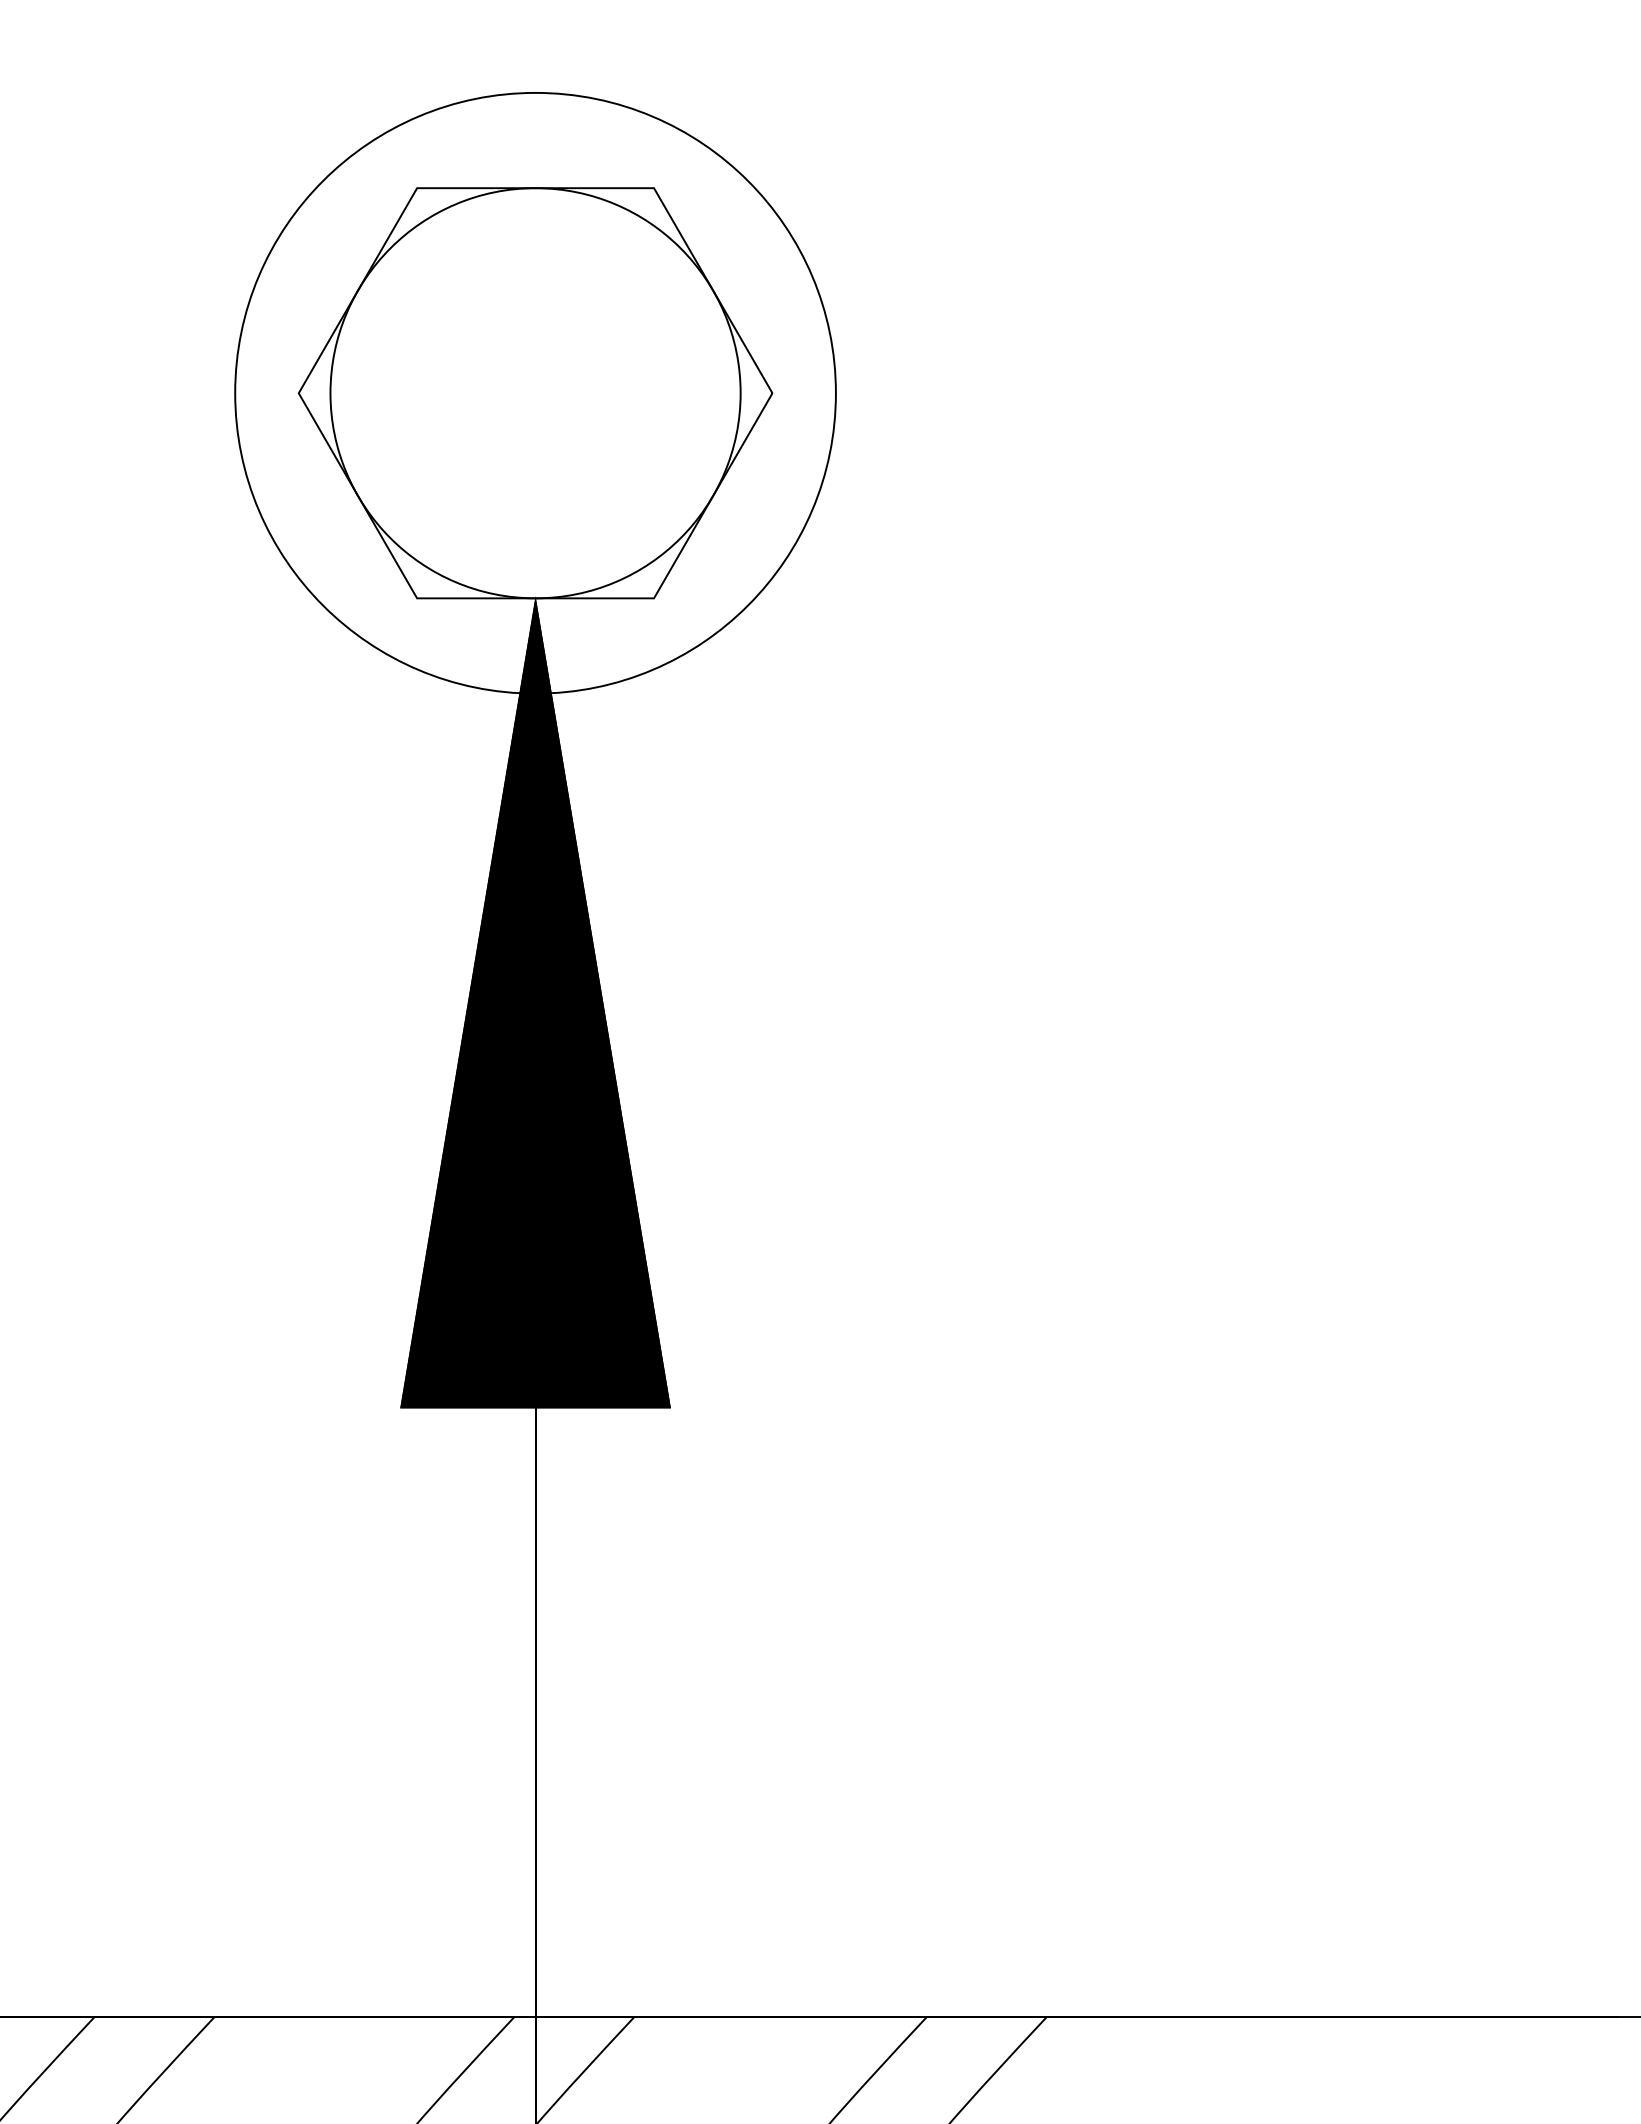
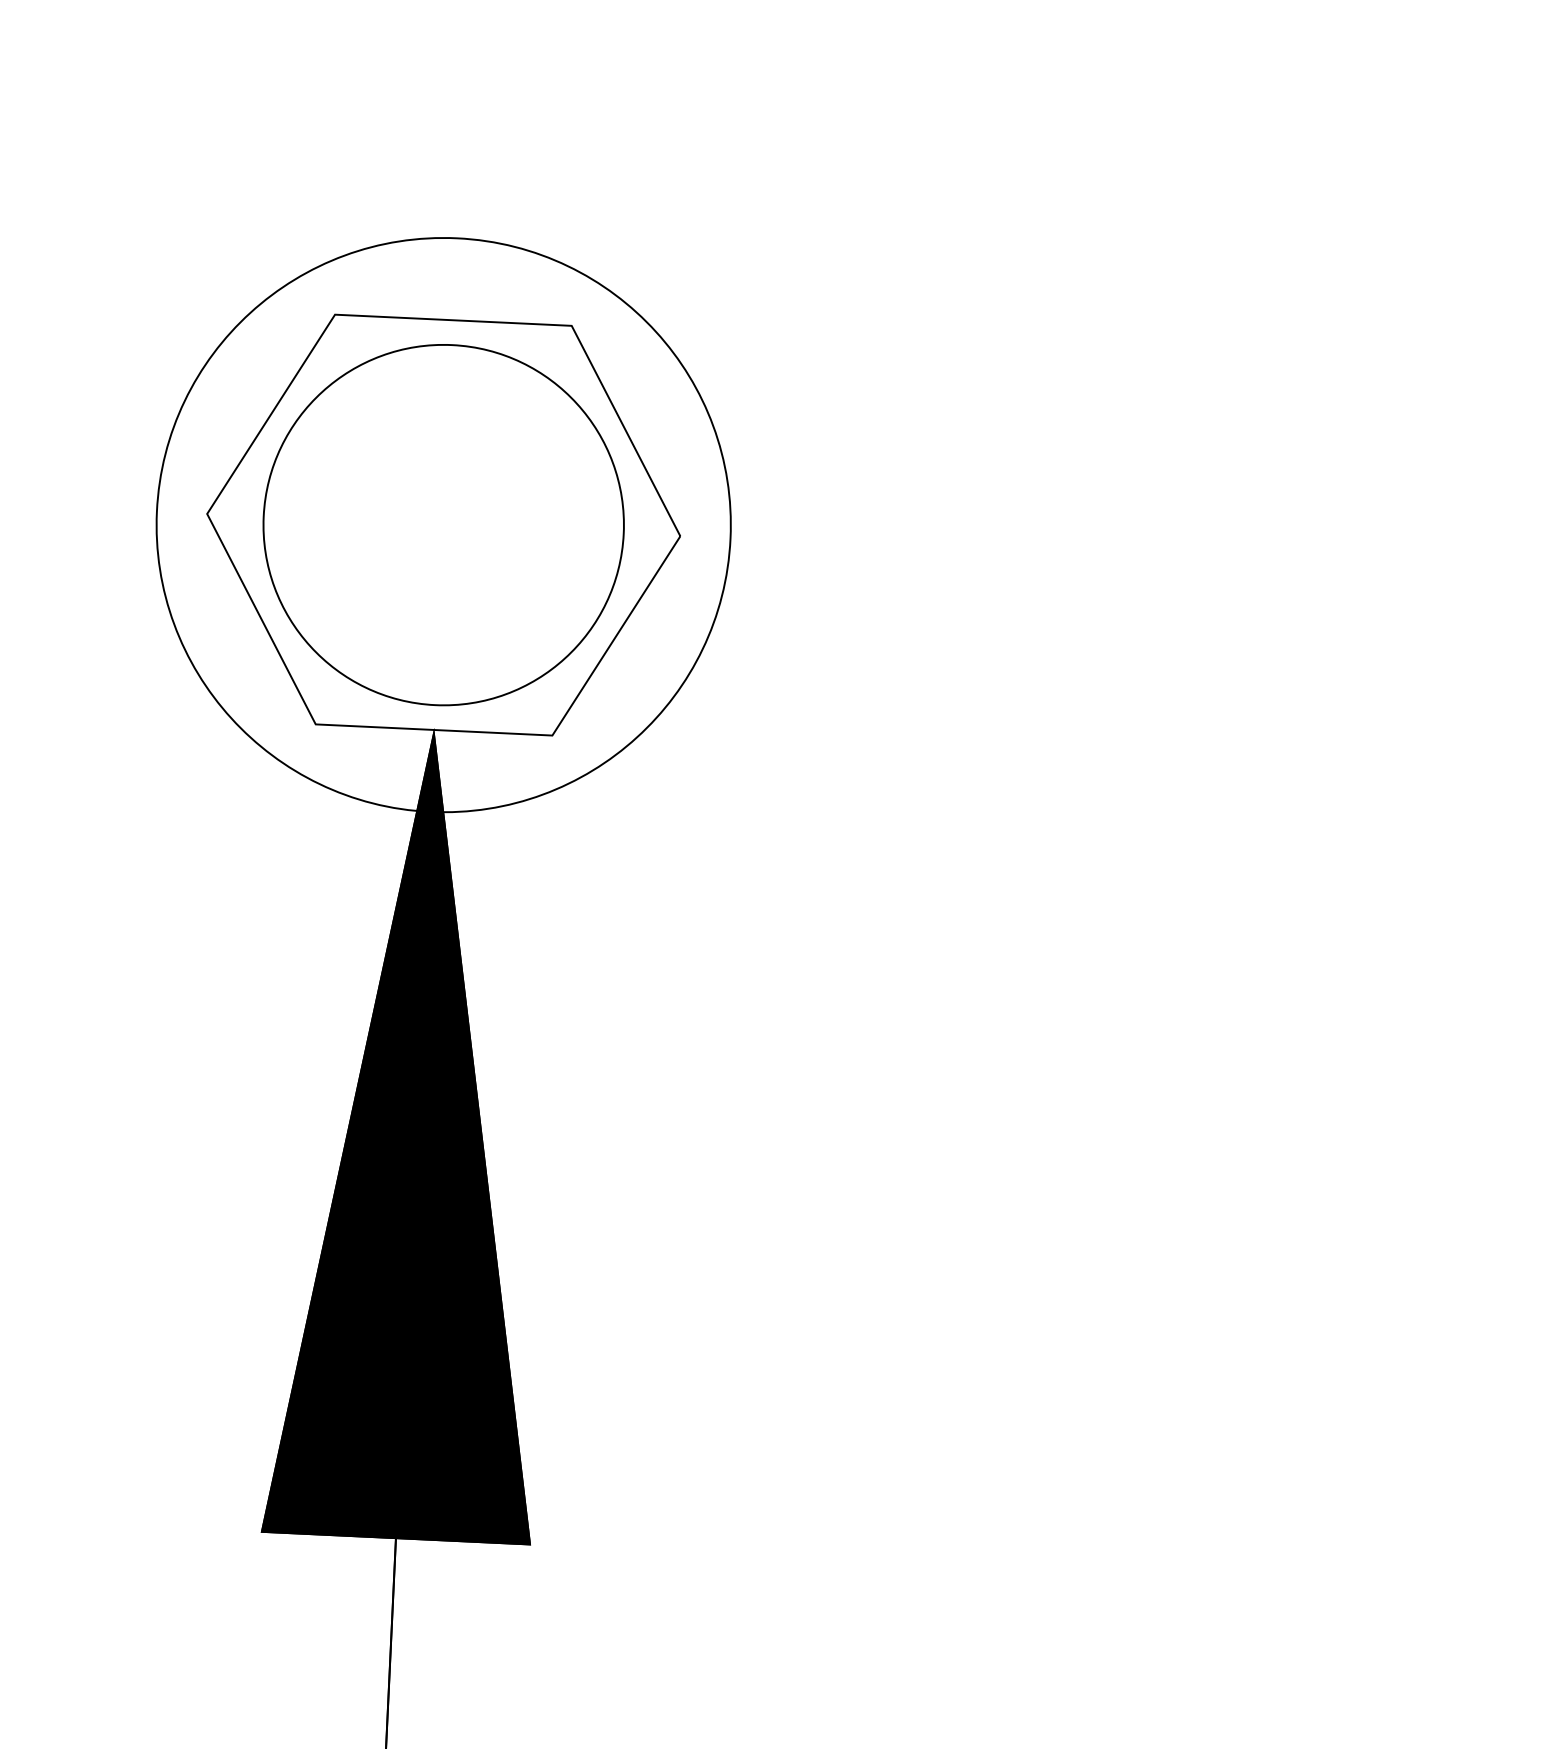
circle: (535, 392) -> (443, 524), size x0.6
circle: (535, 393) -> (443, 525), size x1.4

